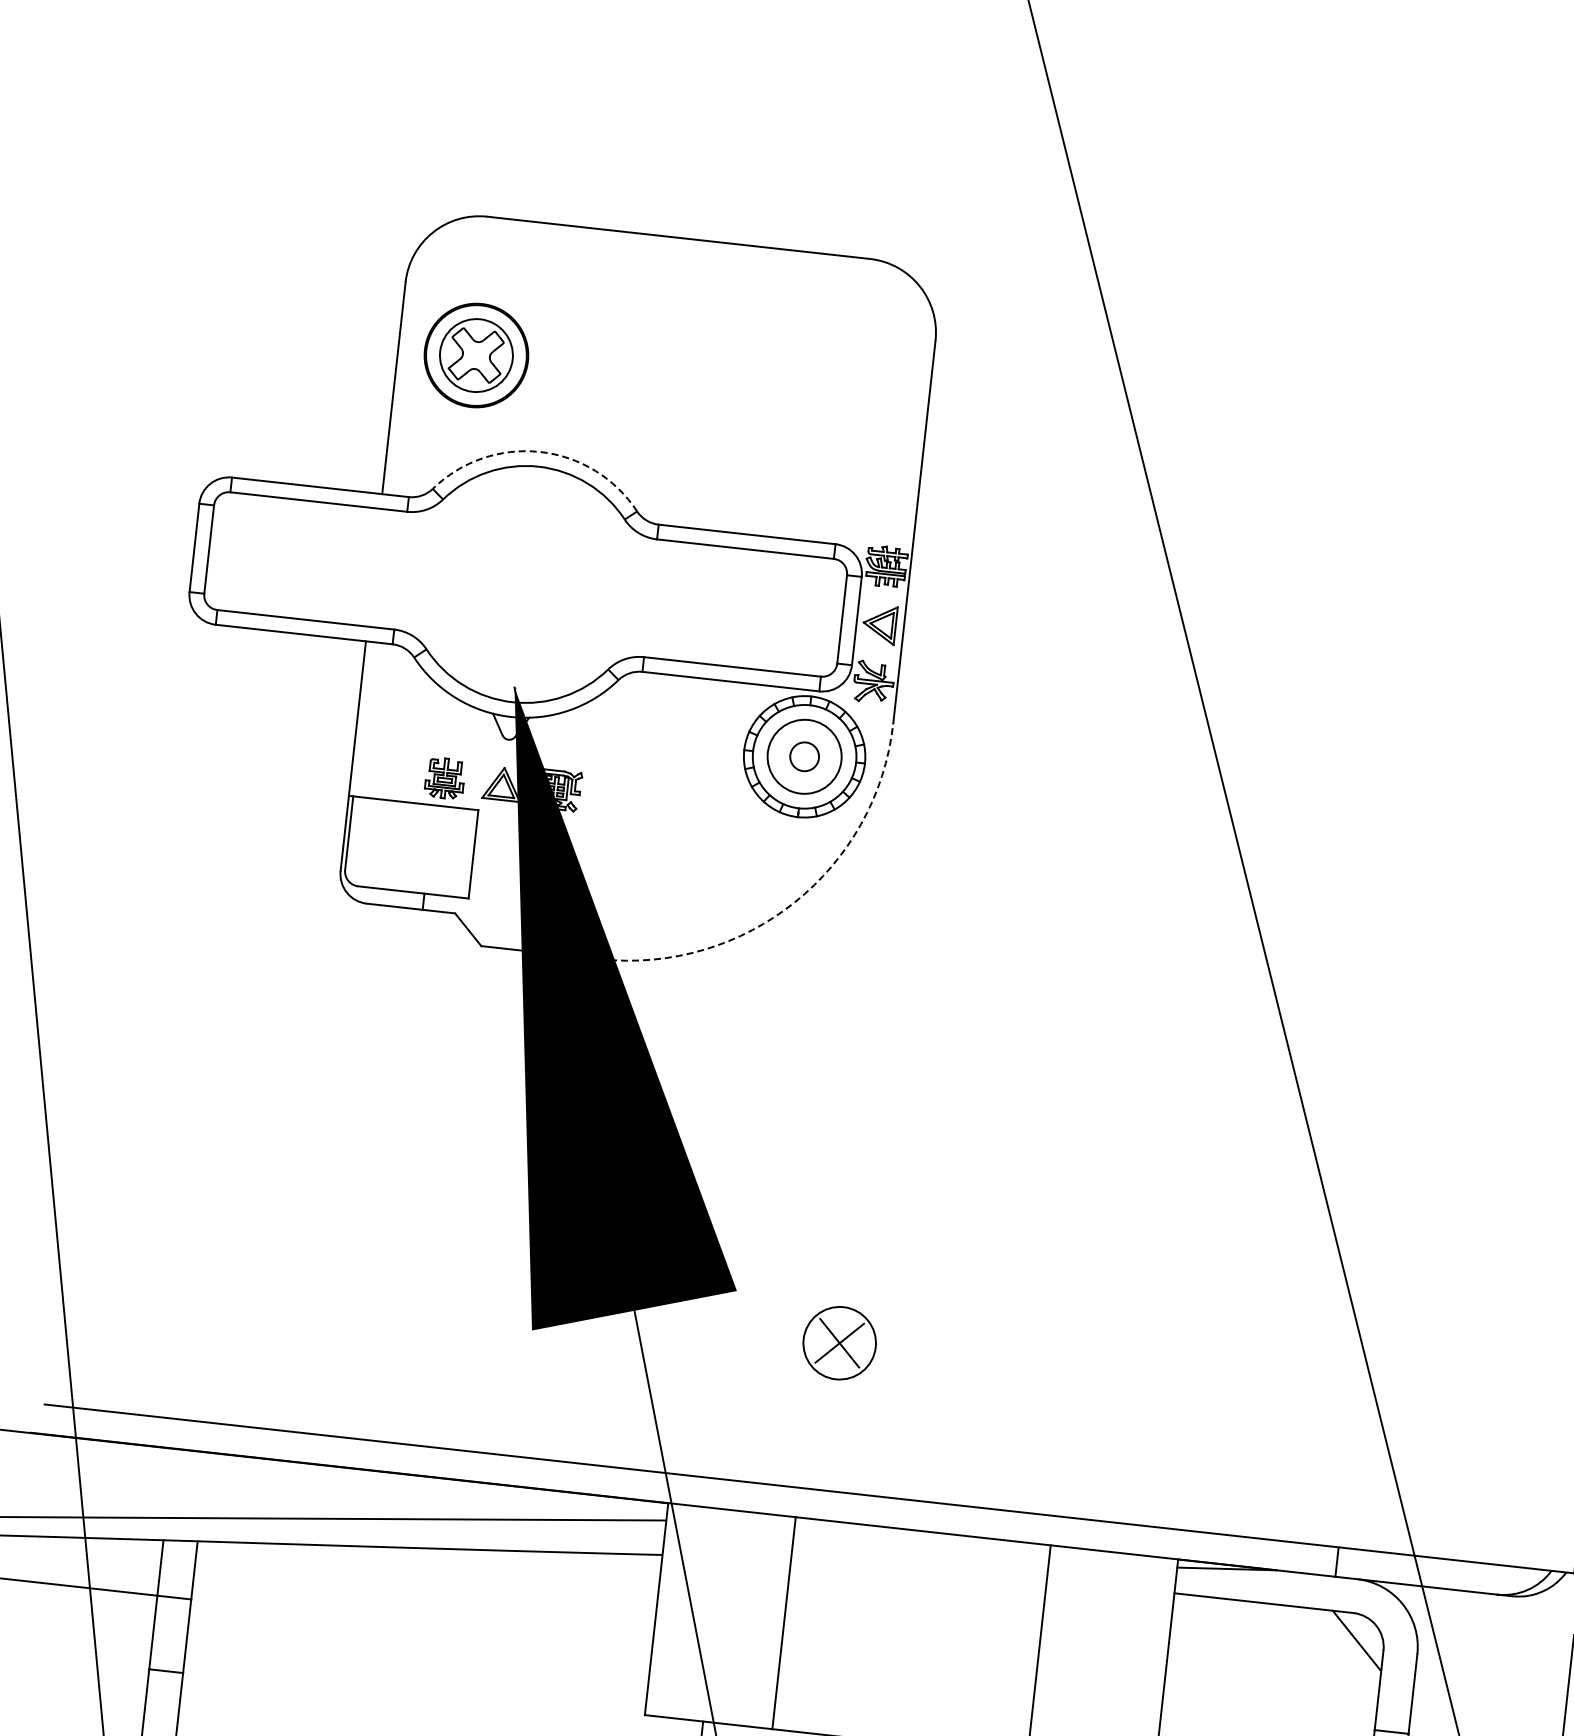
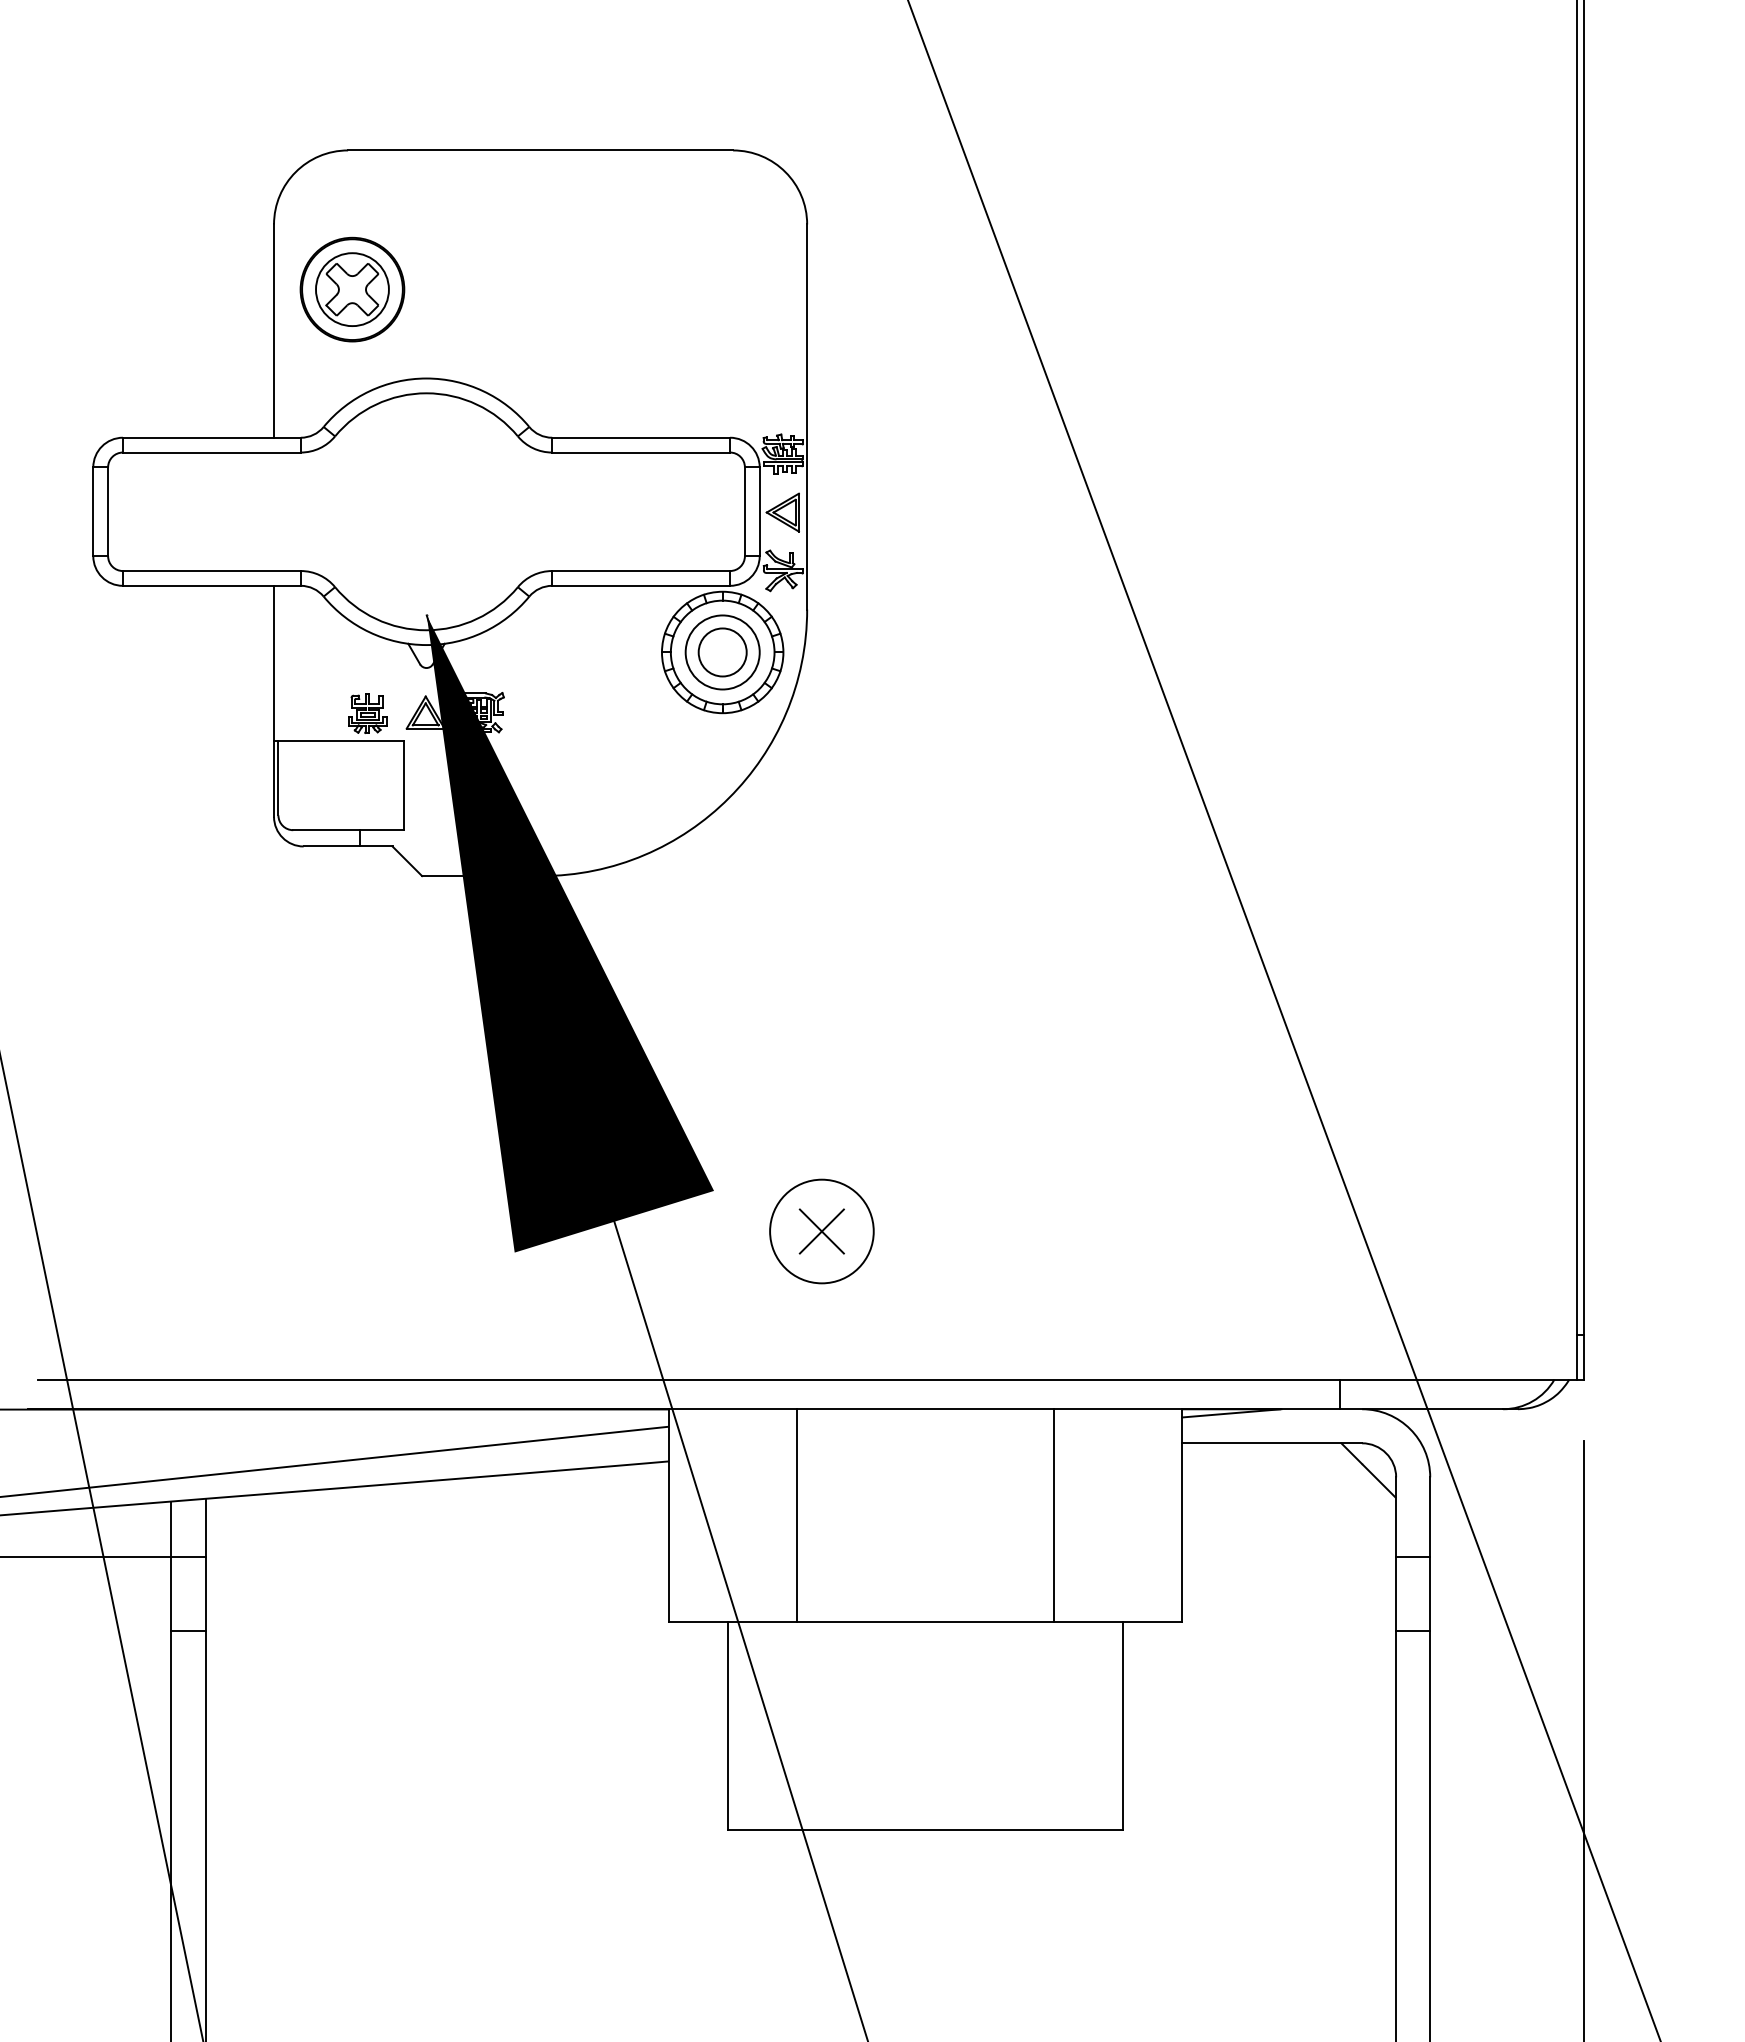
arc: (540, 451) -> (426, 378), dashed -> solid
circle: (804, 756) -> (722, 652), size x1.67
arc: (795, 902) -> (729, 798), dashed -> solid
circle: (839, 1343) -> (821, 1231), size x1.43

